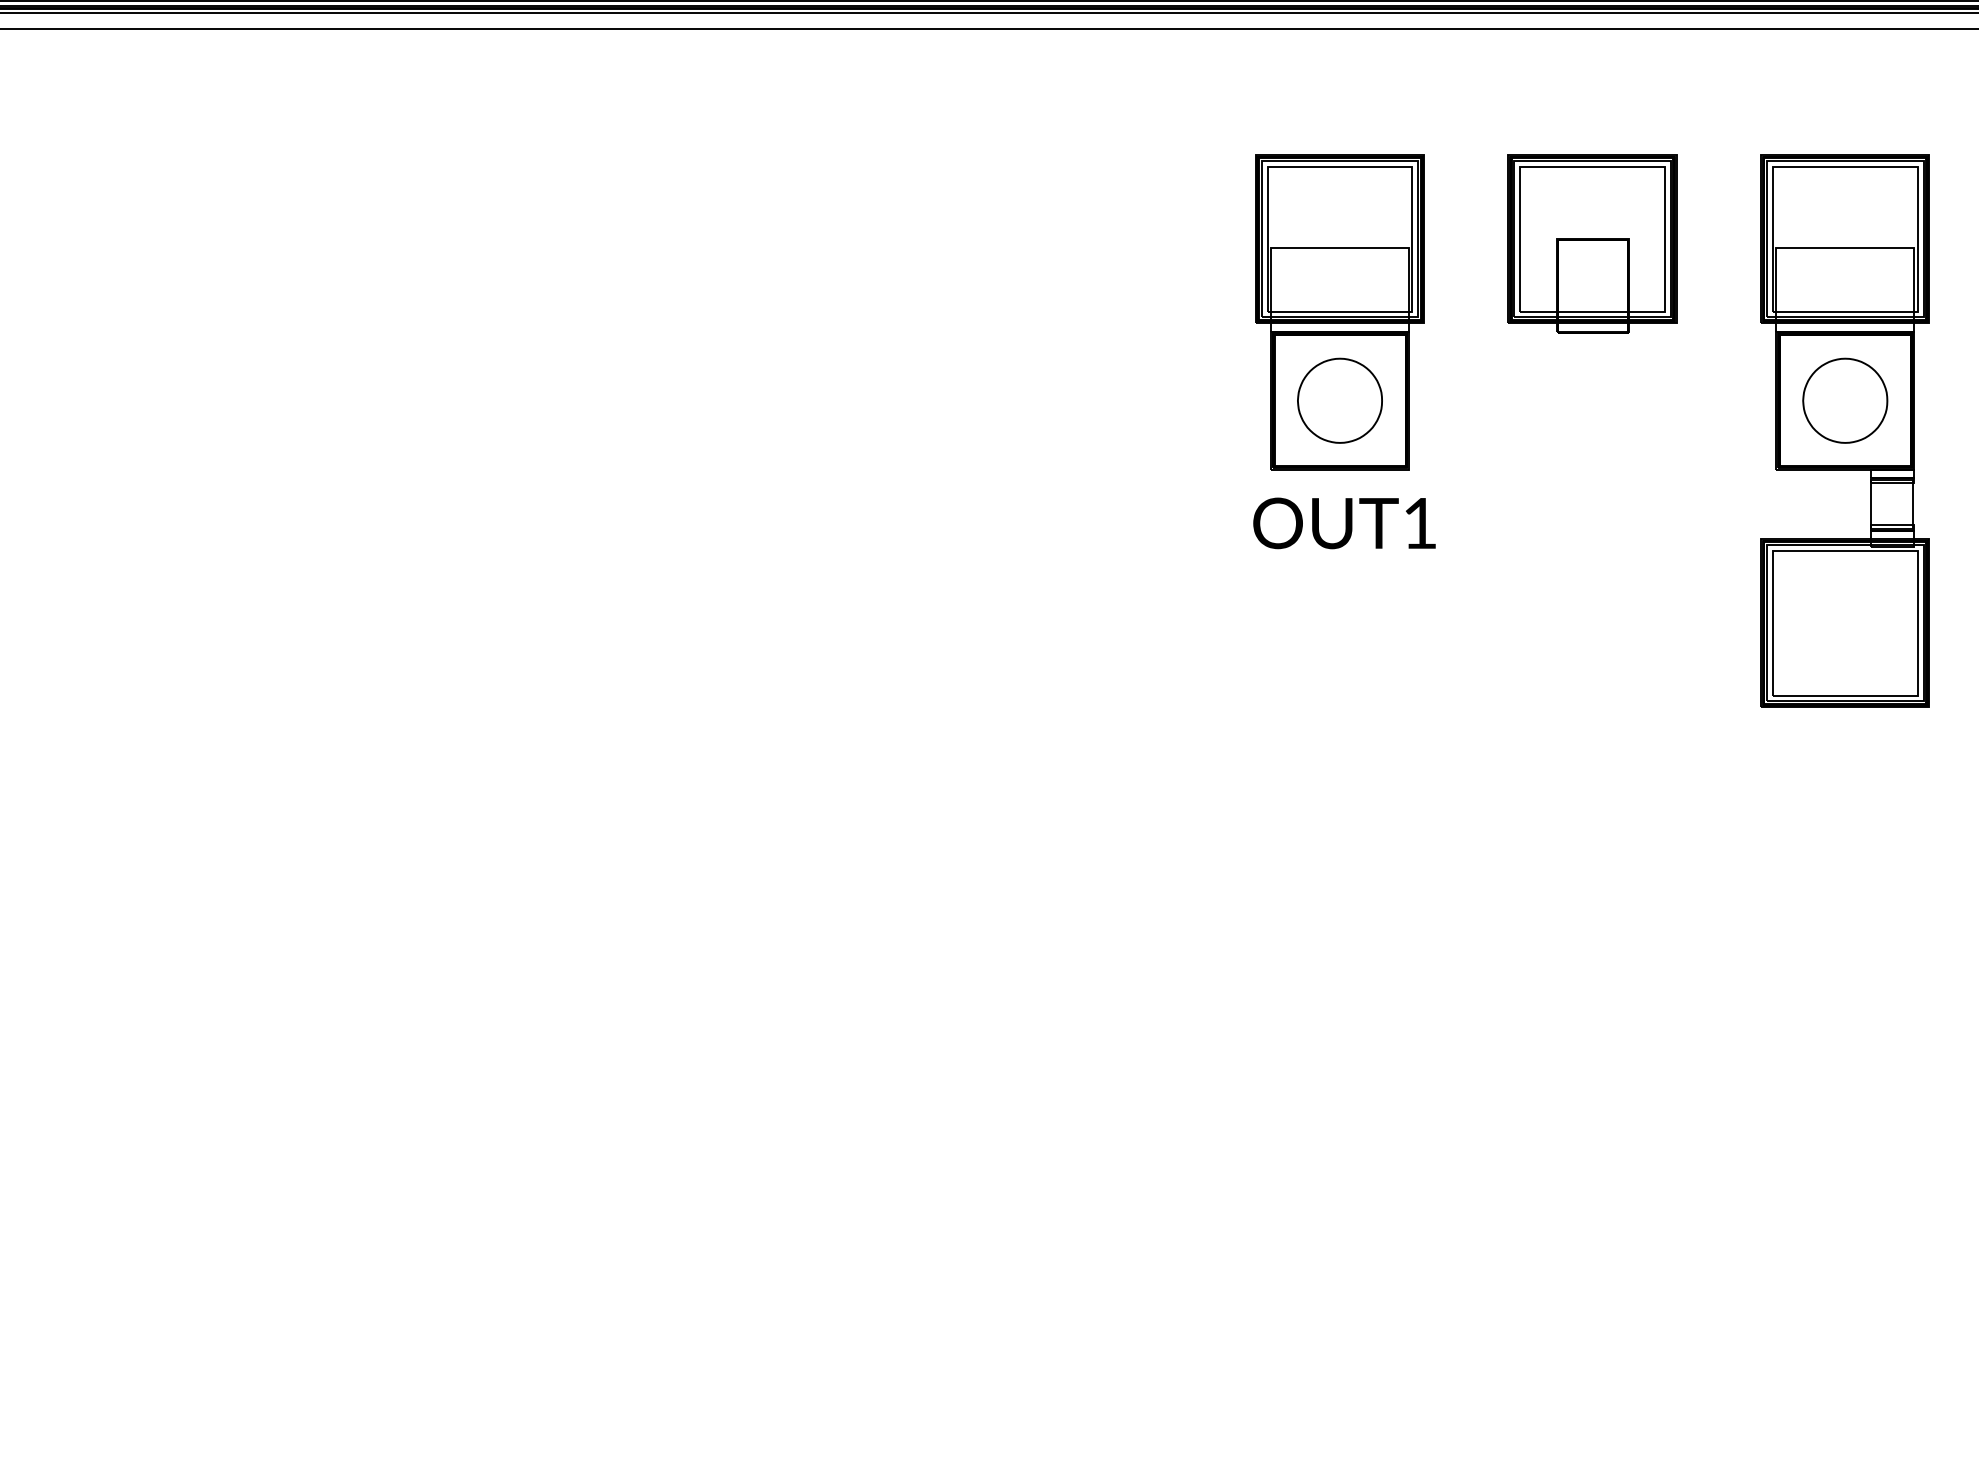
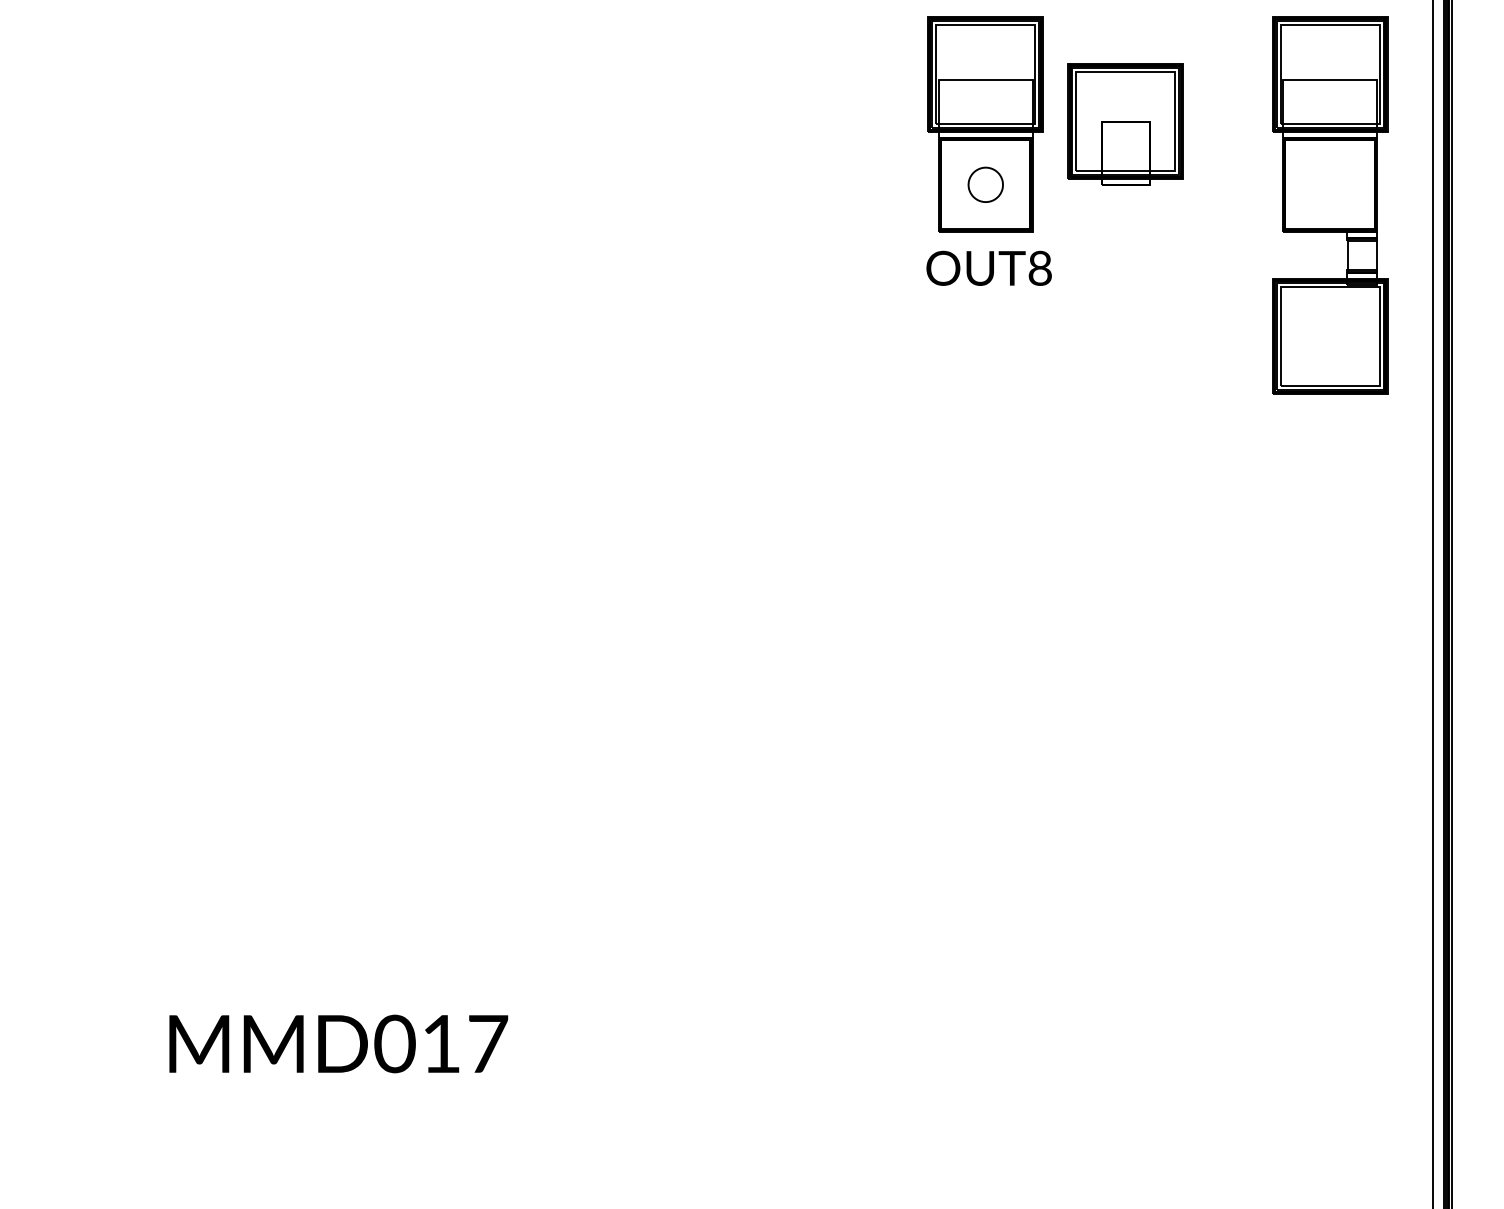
part: (1592, 243) -> (1125, 124), moved
part: (1339, 400) -> (985, 184), size x0.6
part: (1844, 400) -> (1329, 184), removed
text: (1419, 522) -> (1039, 267), OUT1 -> OUT8

